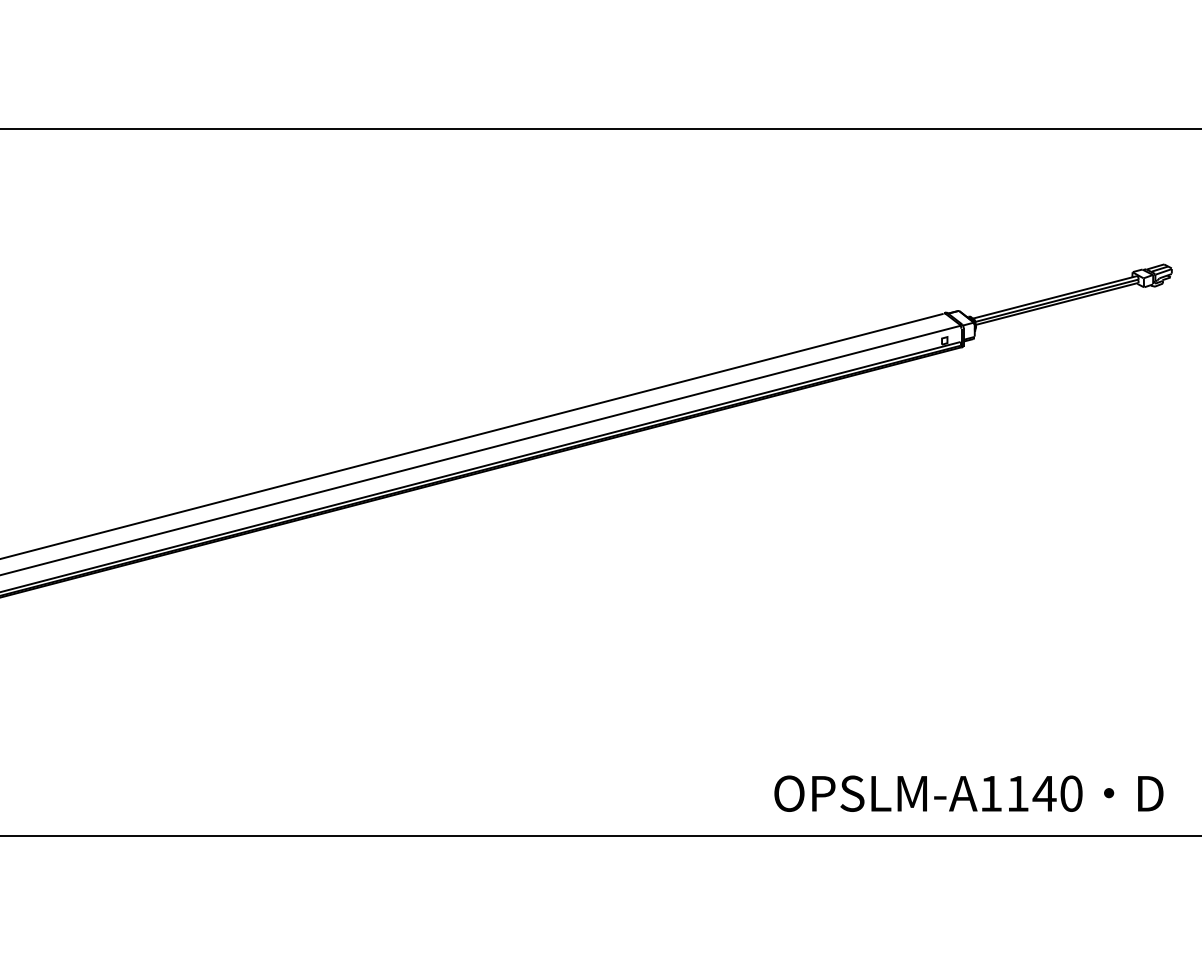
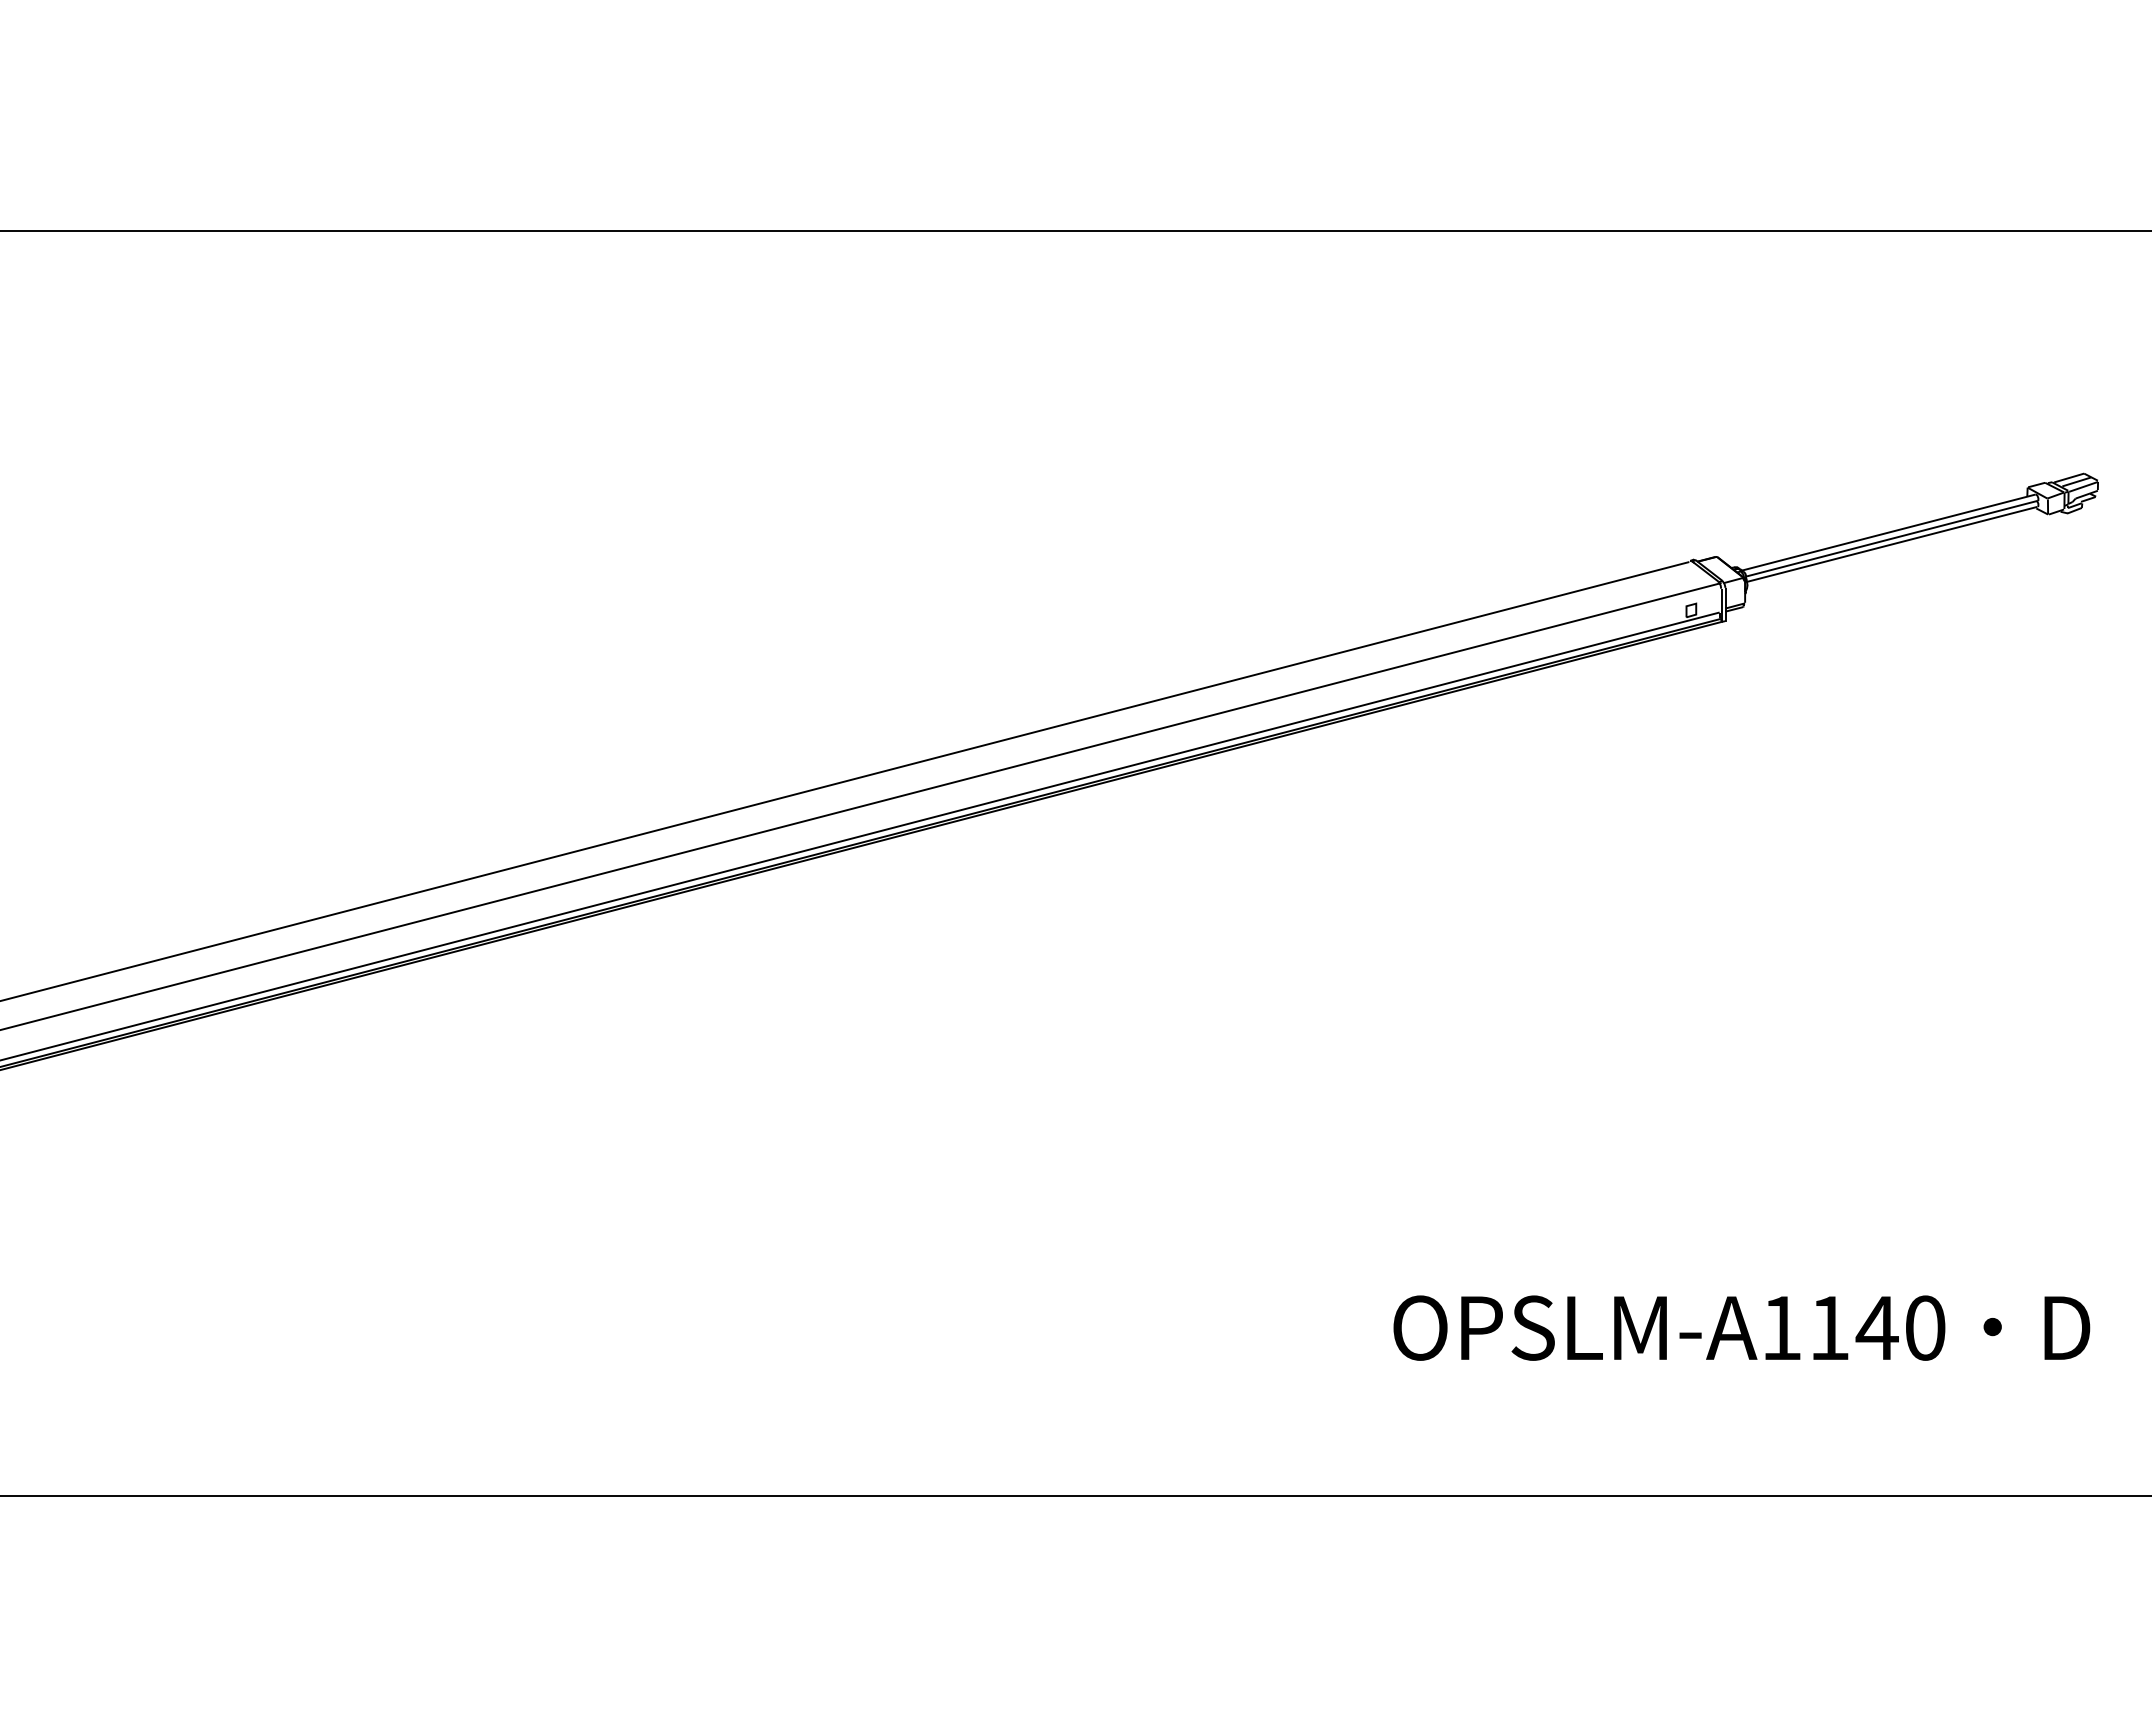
text: (968, 793) -> (1741, 1327), moved

